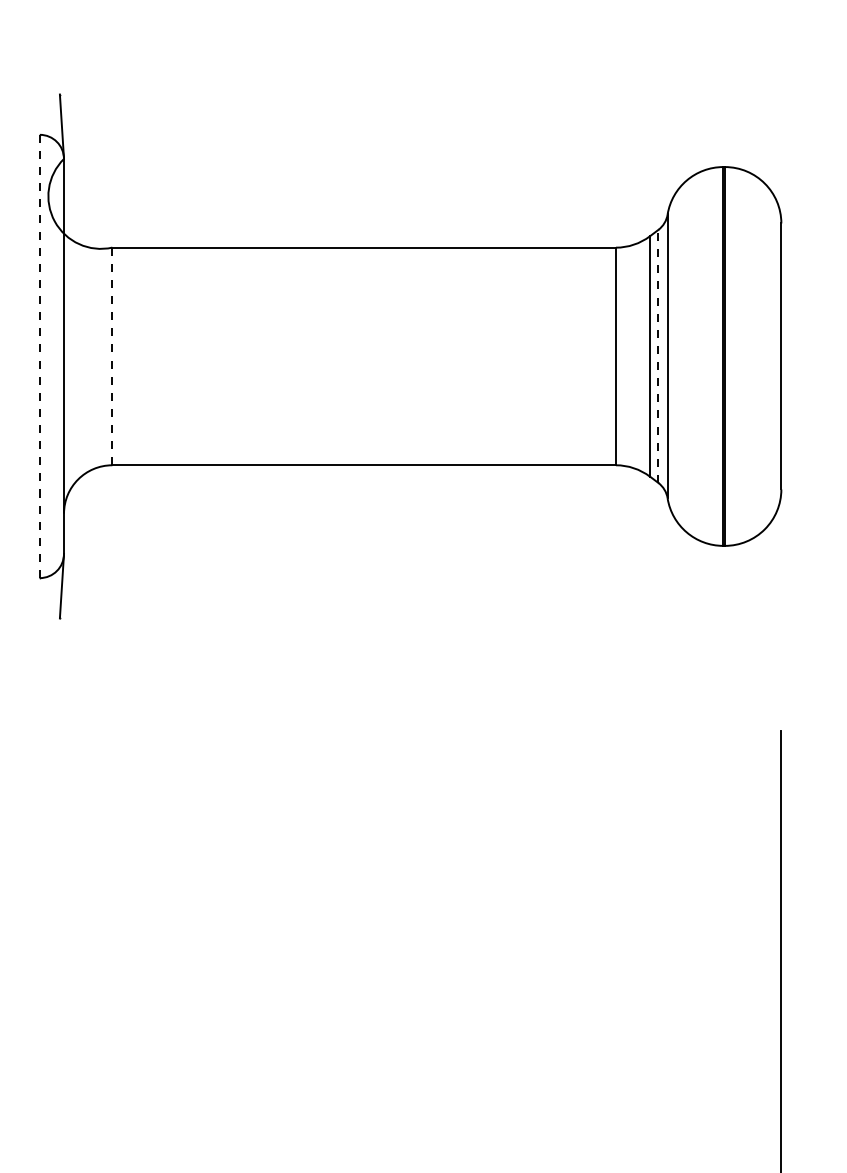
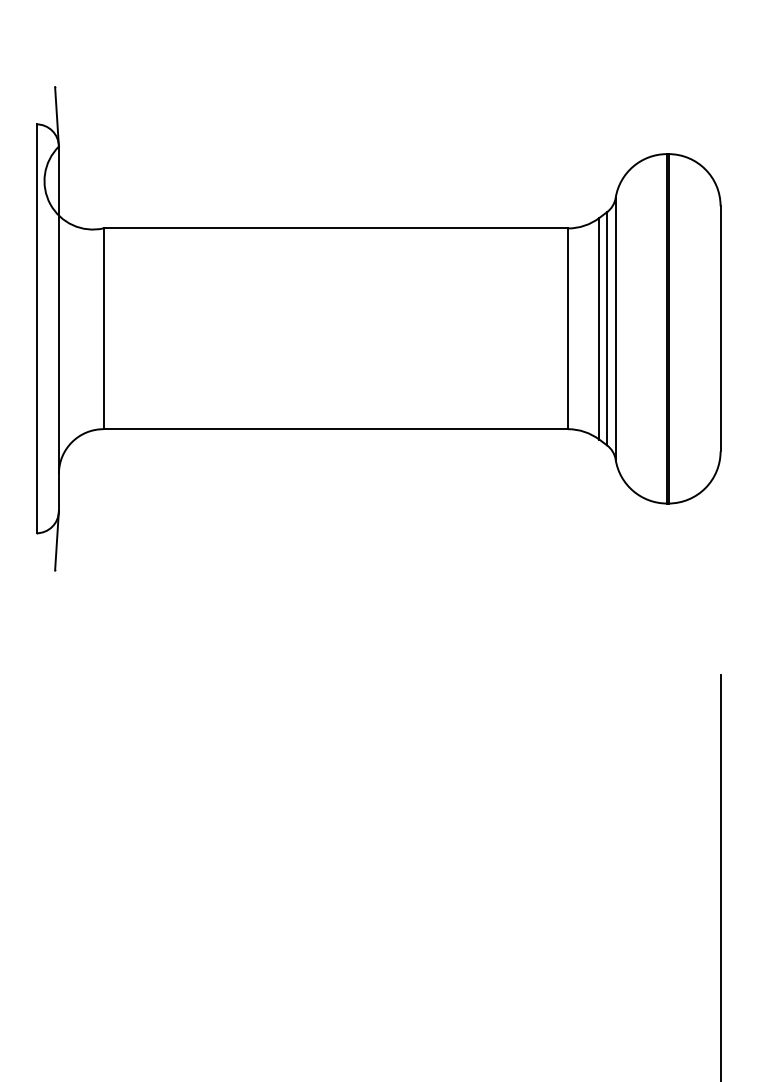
line: (39, 356) -> (36, 328), dashed -> solid
line: (112, 356) -> (103, 328), dashed -> solid
line: (658, 356) -> (607, 328), dashed -> solid

